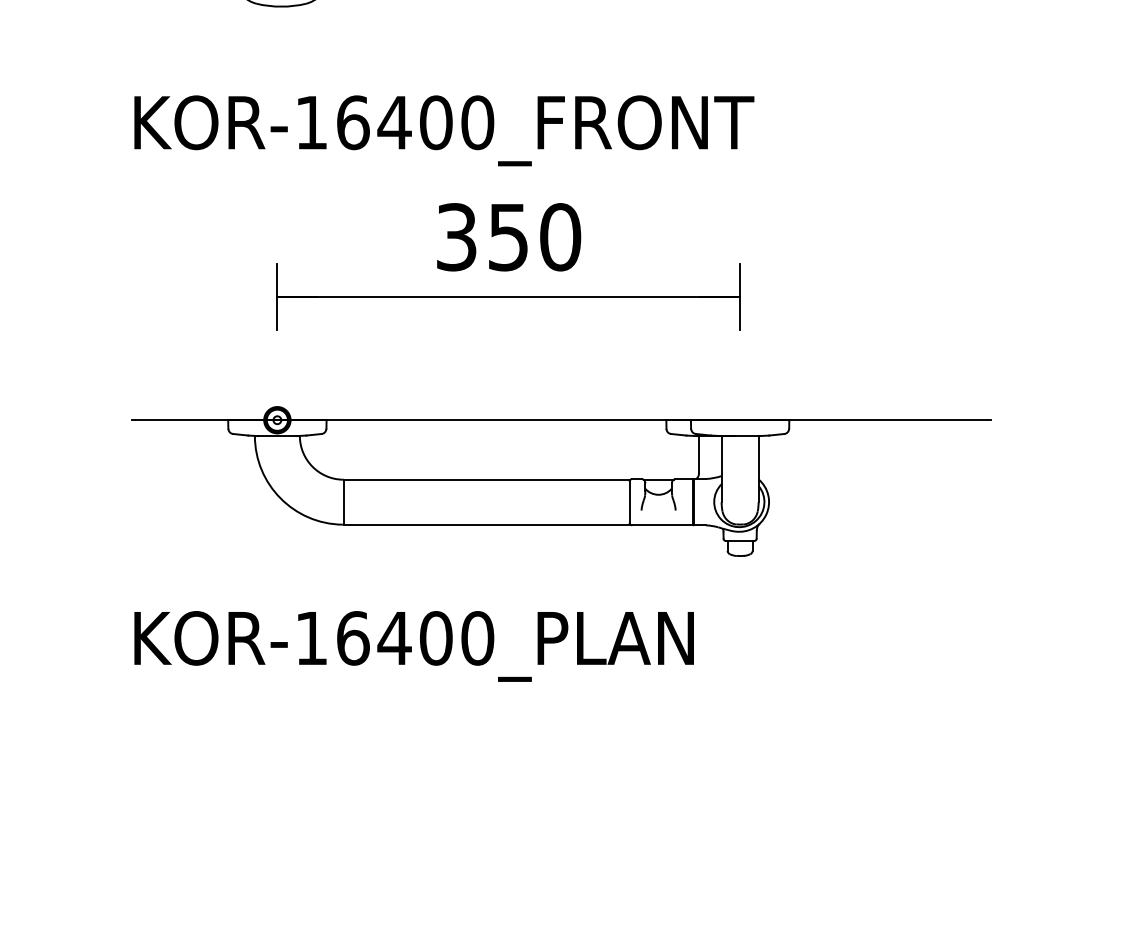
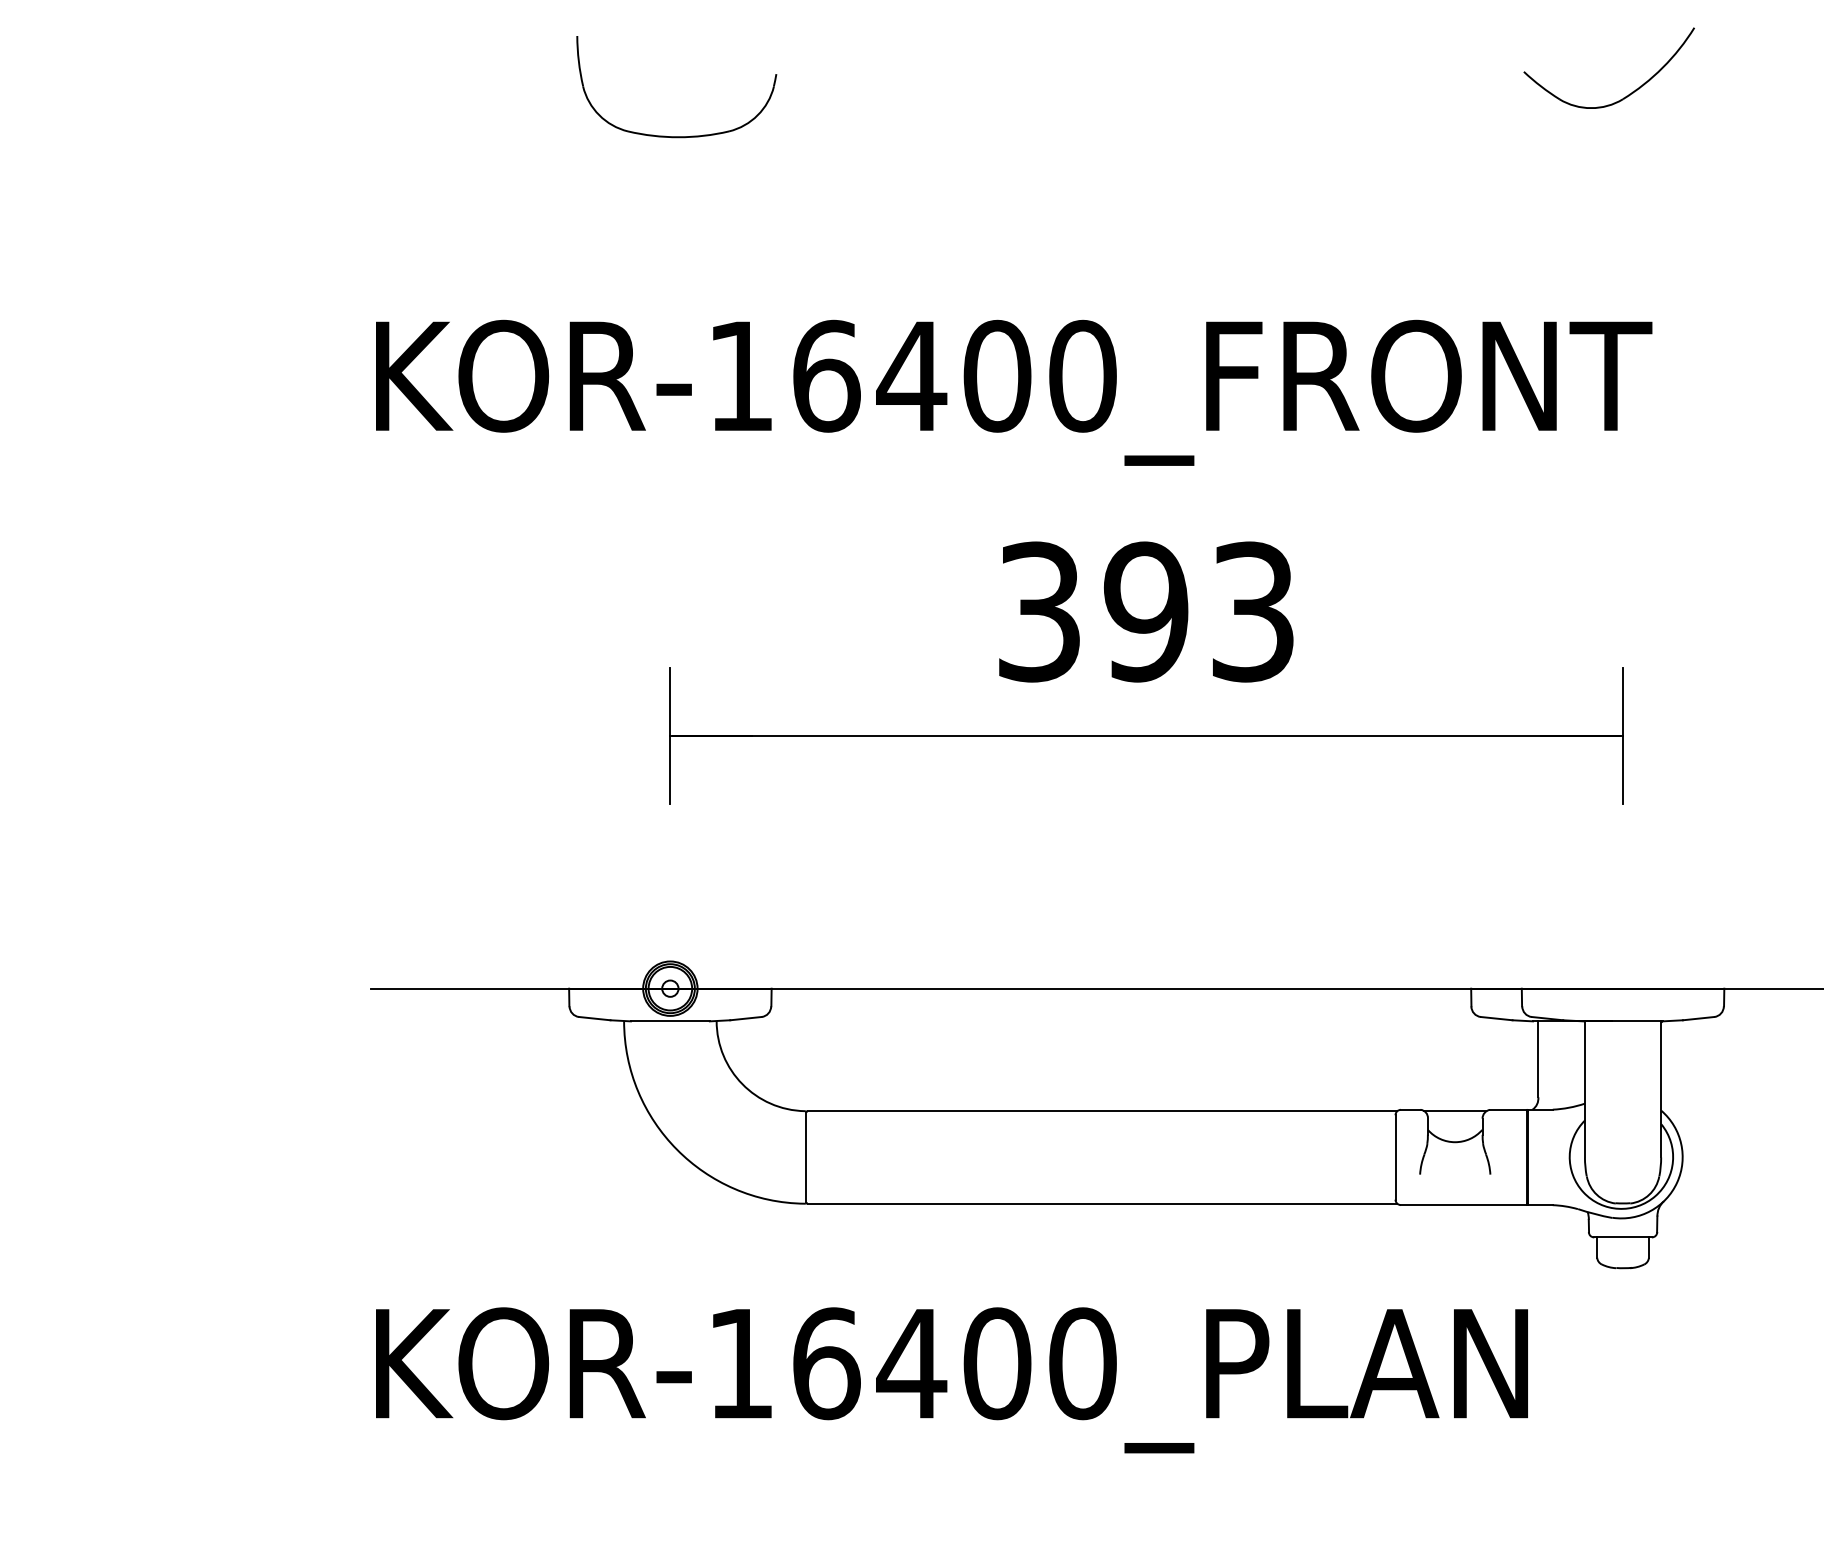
text: (534, 237) -> (1199, 612), 350 -> 393
text: (413, 646) -> (950, 1380), moved

